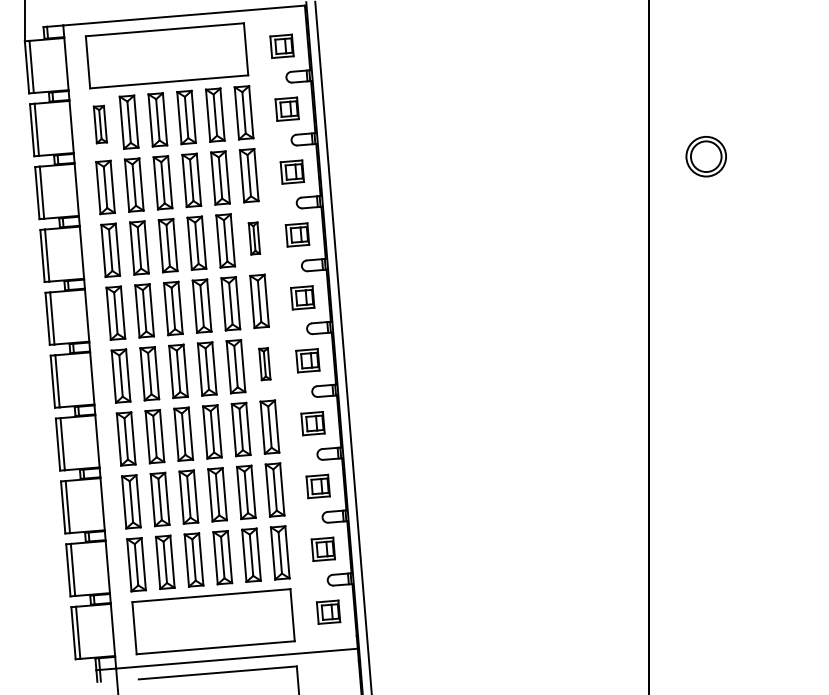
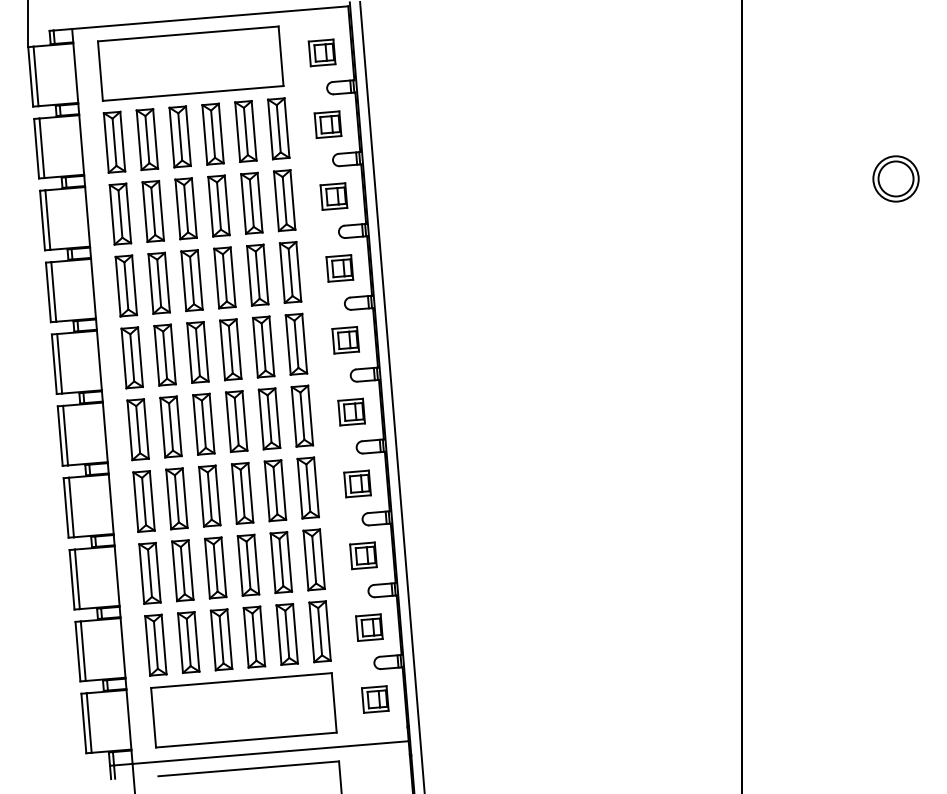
part: (100, 124) -> (114, 142), size x1.43
part: (705, 156) -> (895, 178), moved
part: (254, 238) -> (290, 272), size x1.67
part: (264, 363) -> (302, 415), size x1.67

